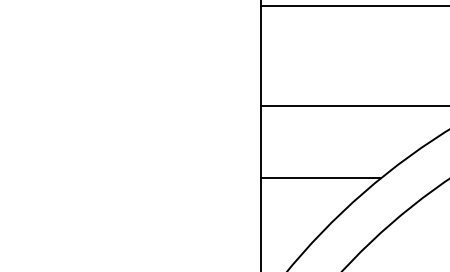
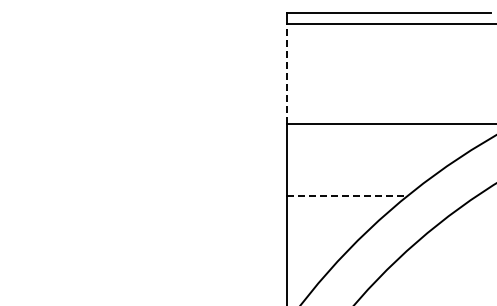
line: (260, 55) -> (286, 73), solid -> dashed
line: (321, 178) -> (347, 196), solid -> dashed

